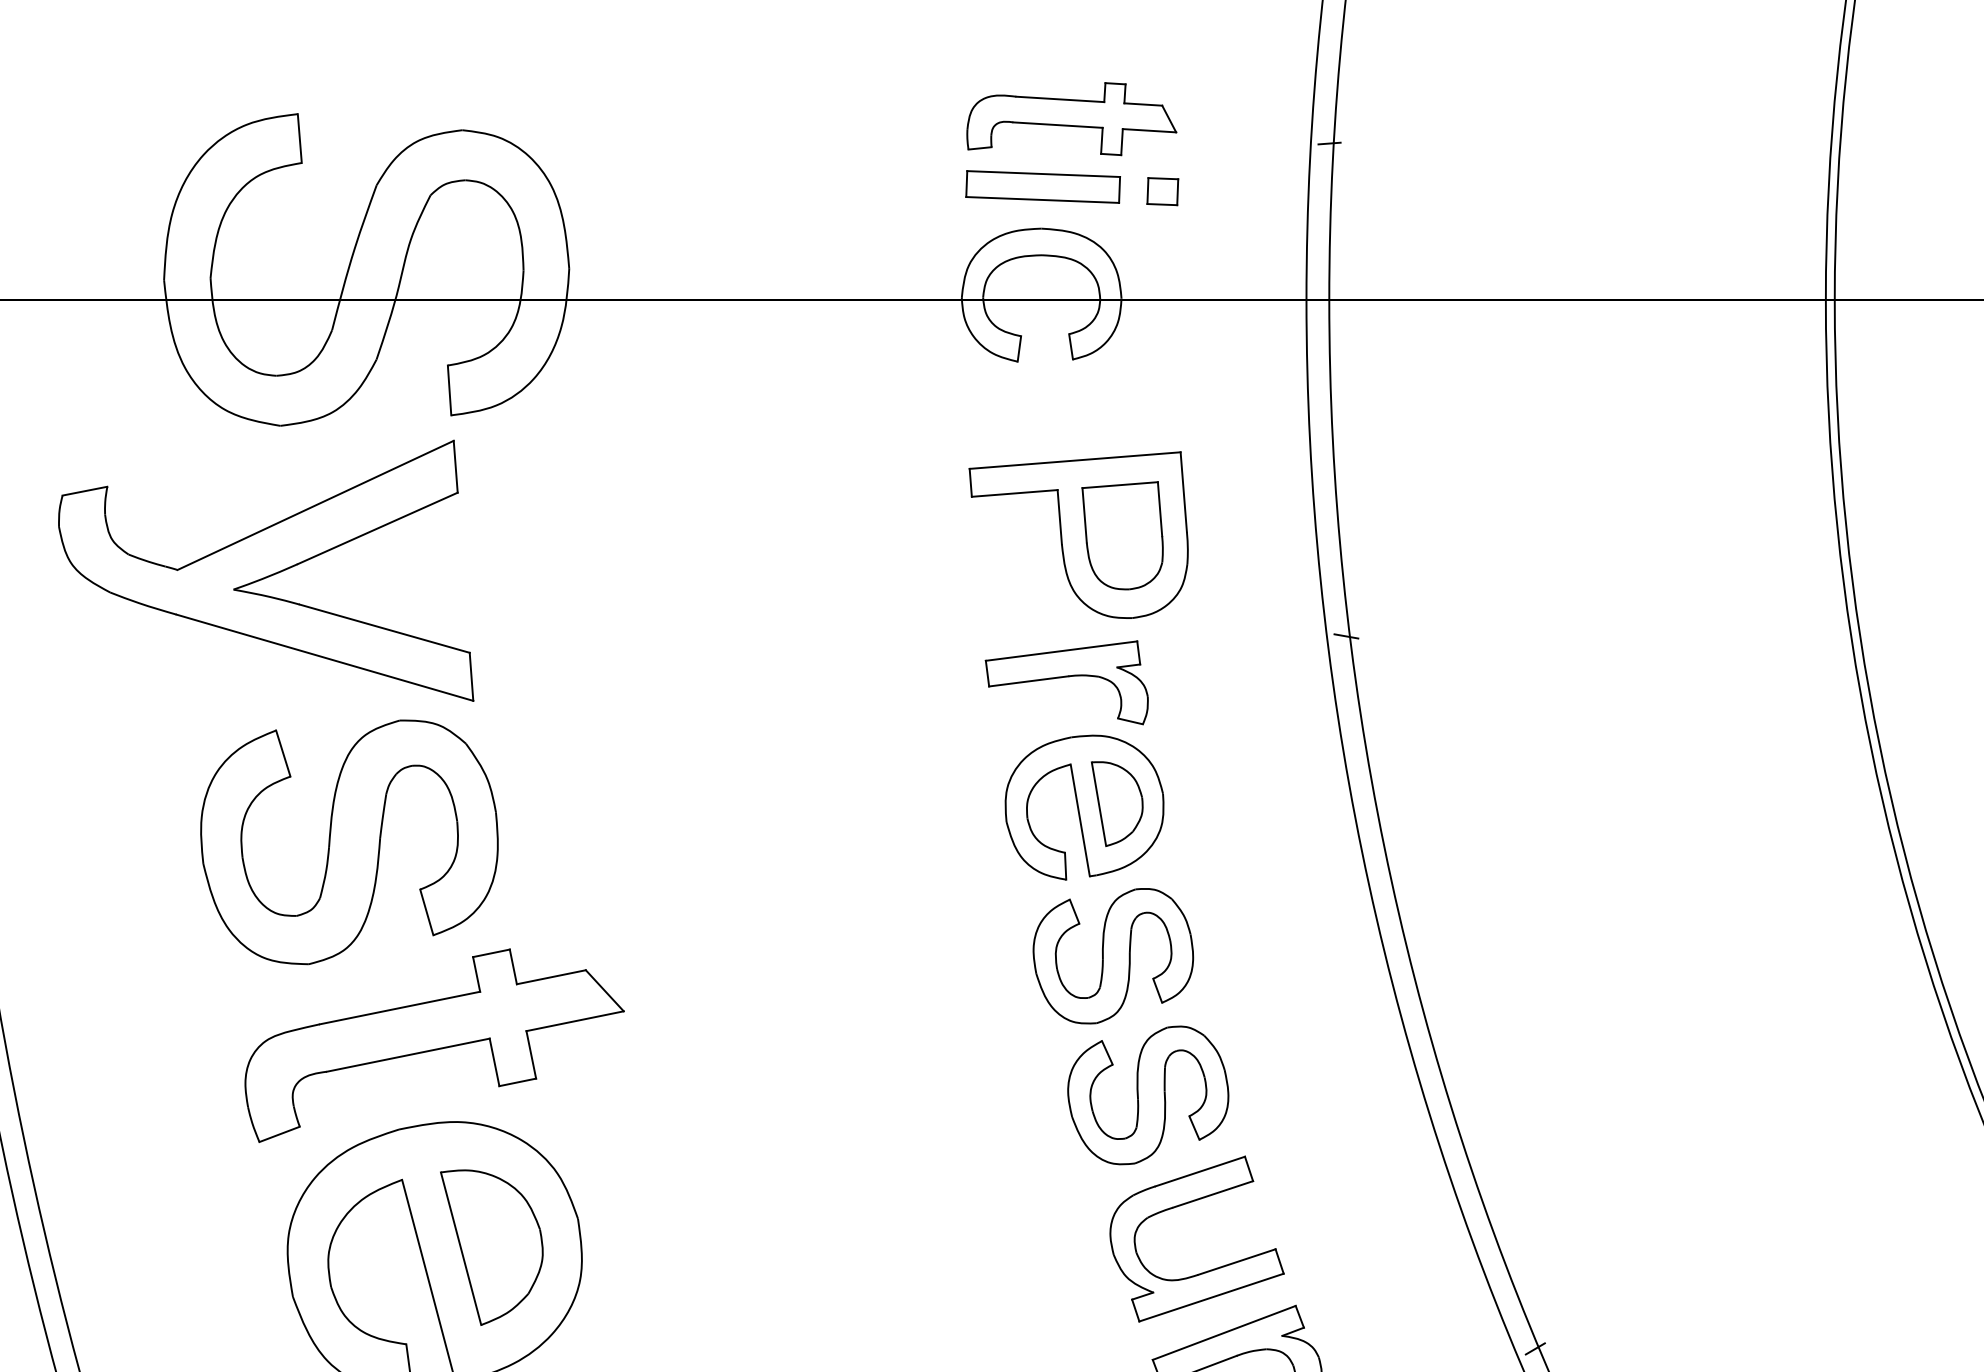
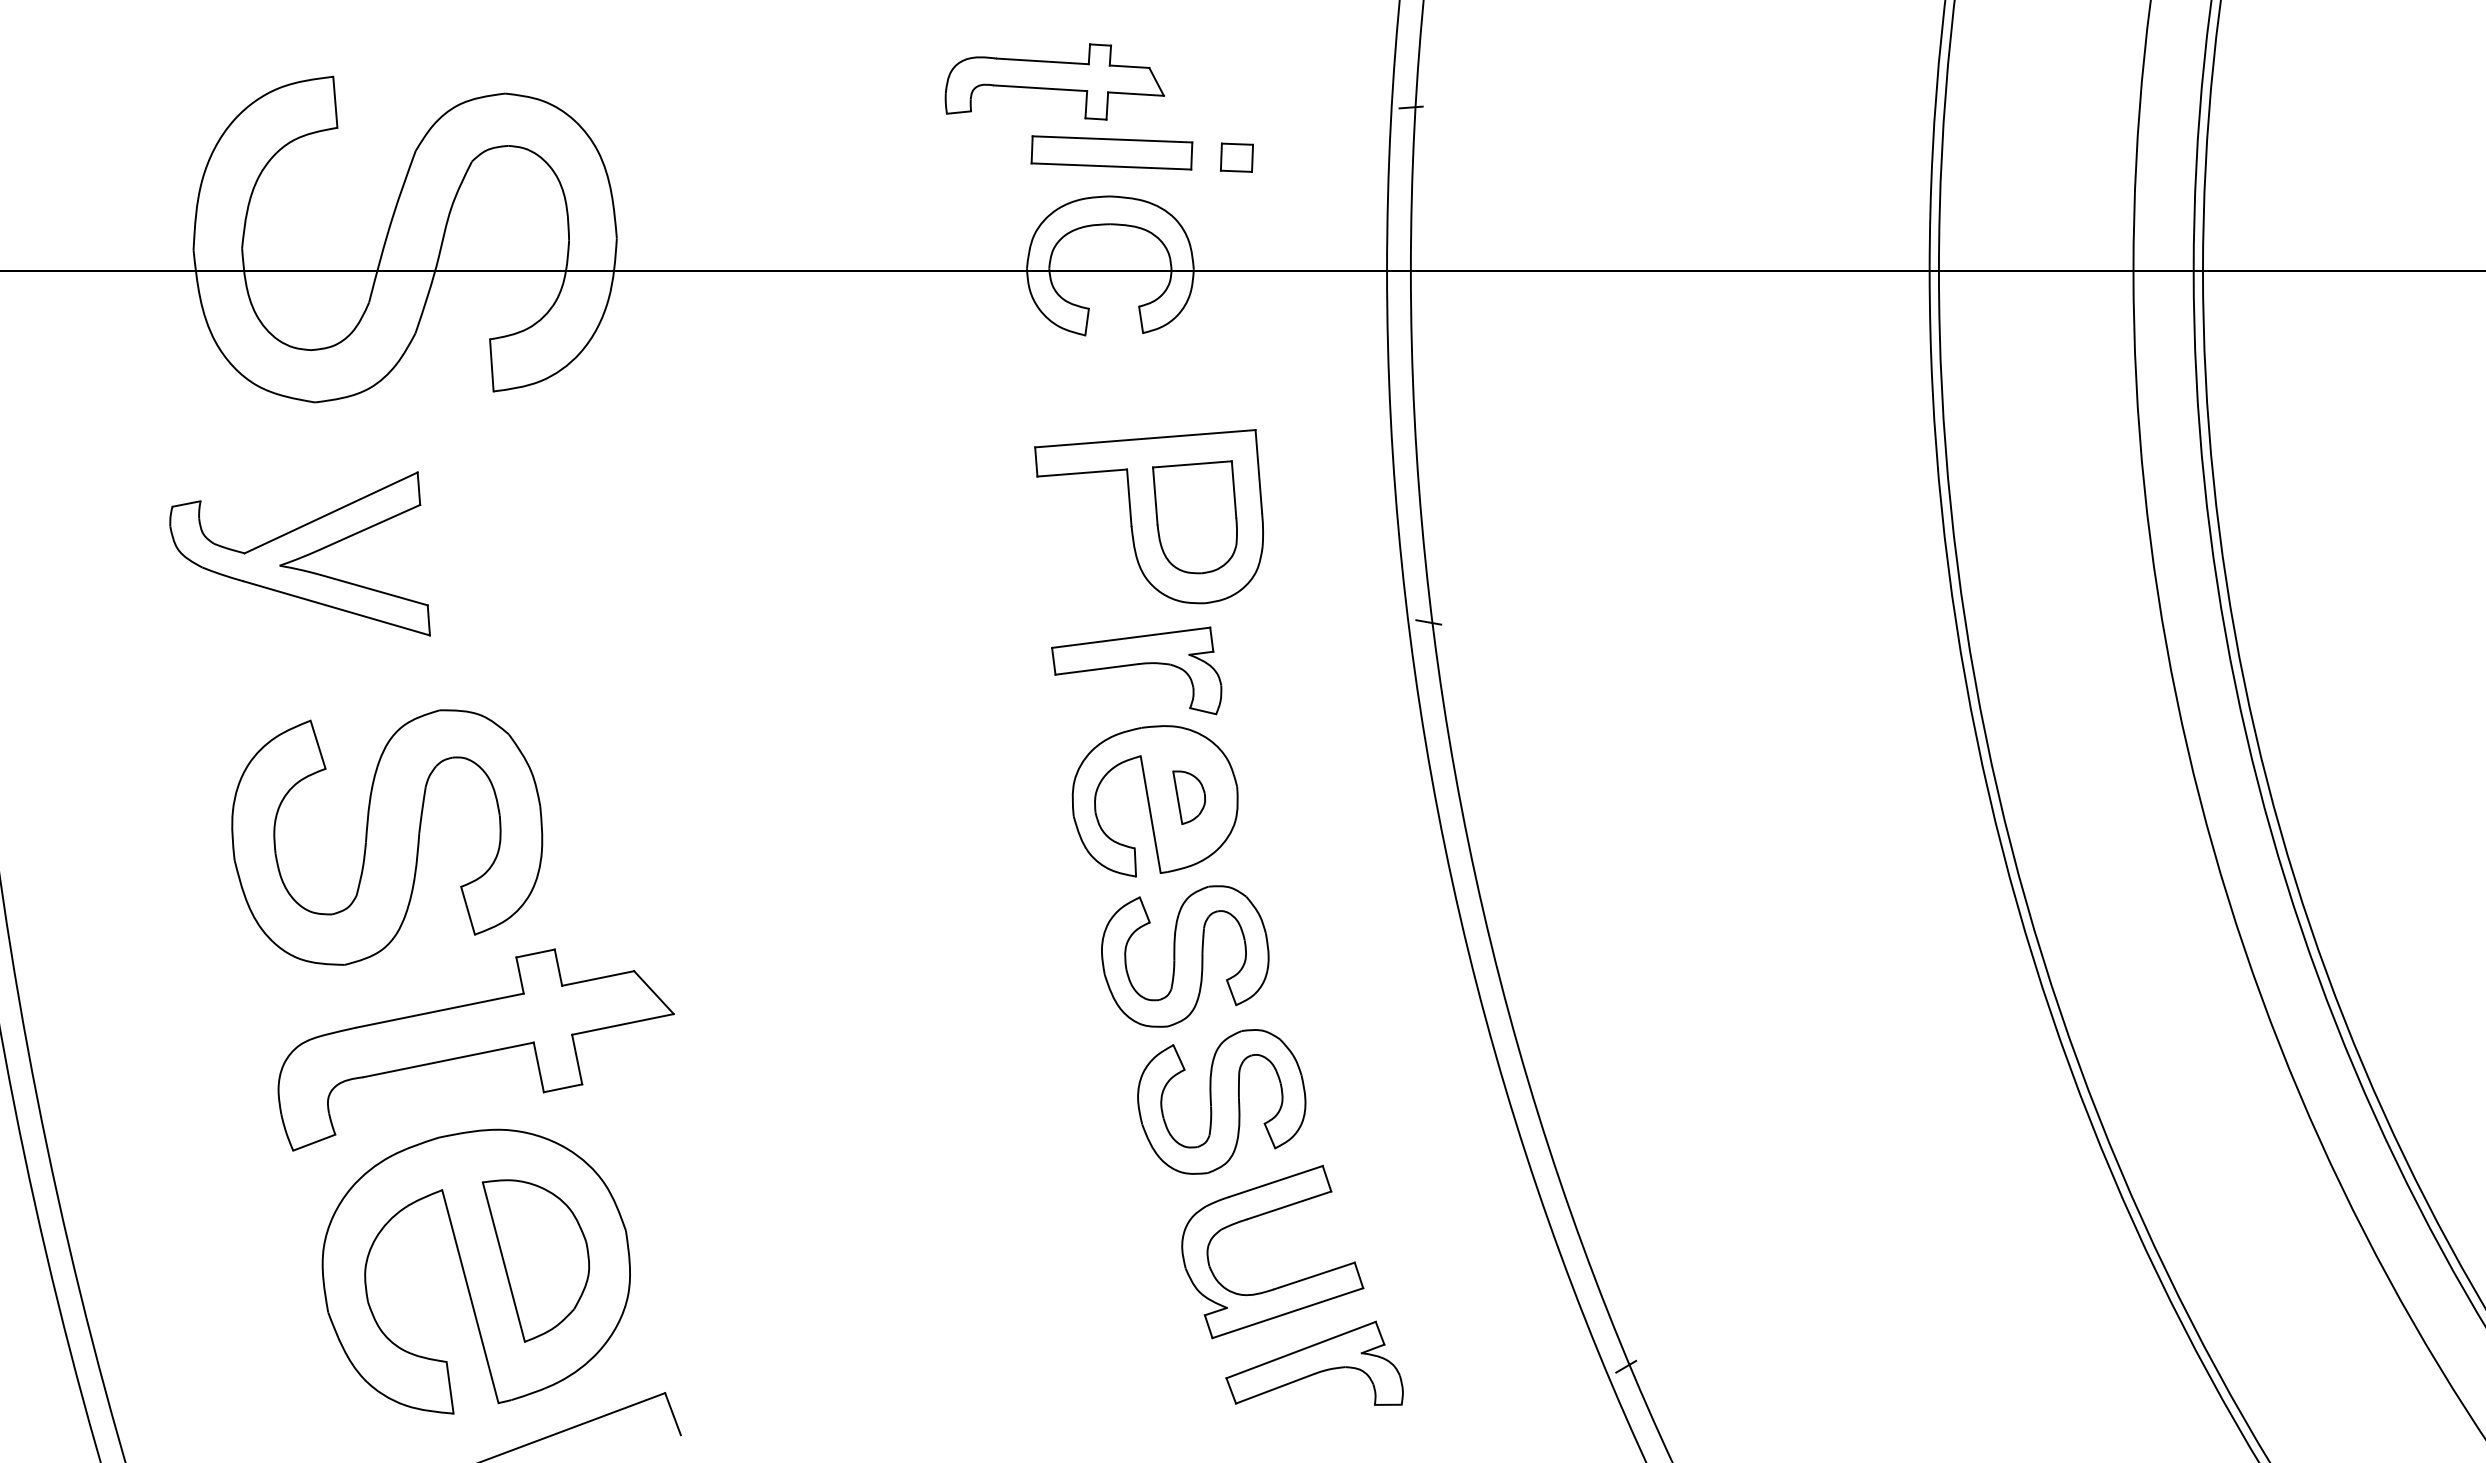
part: (1071, 118) -> (1054, 81), moved
part: (265, 570) -> (299, 553), size x0.6
part: (1116, 804) -> (1188, 797), size x0.6

